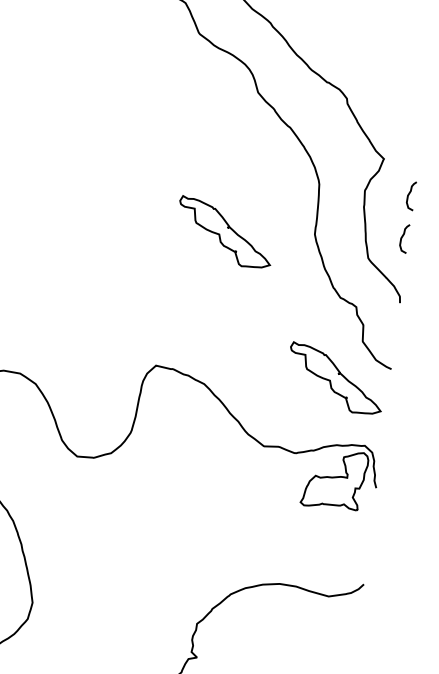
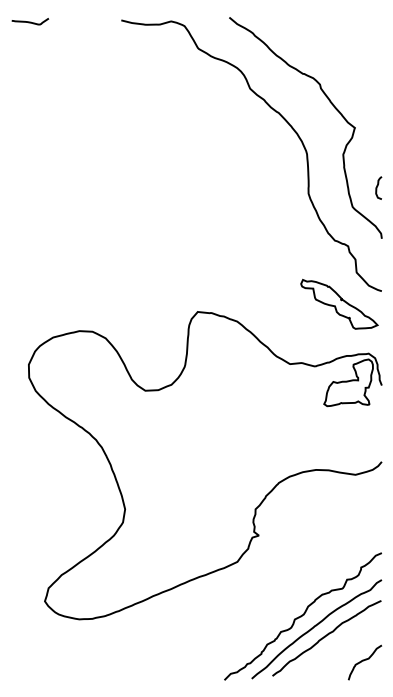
curve: (410, 193) -> (379, 152), removed
part: (225, 231) -> (238, 200), removed

